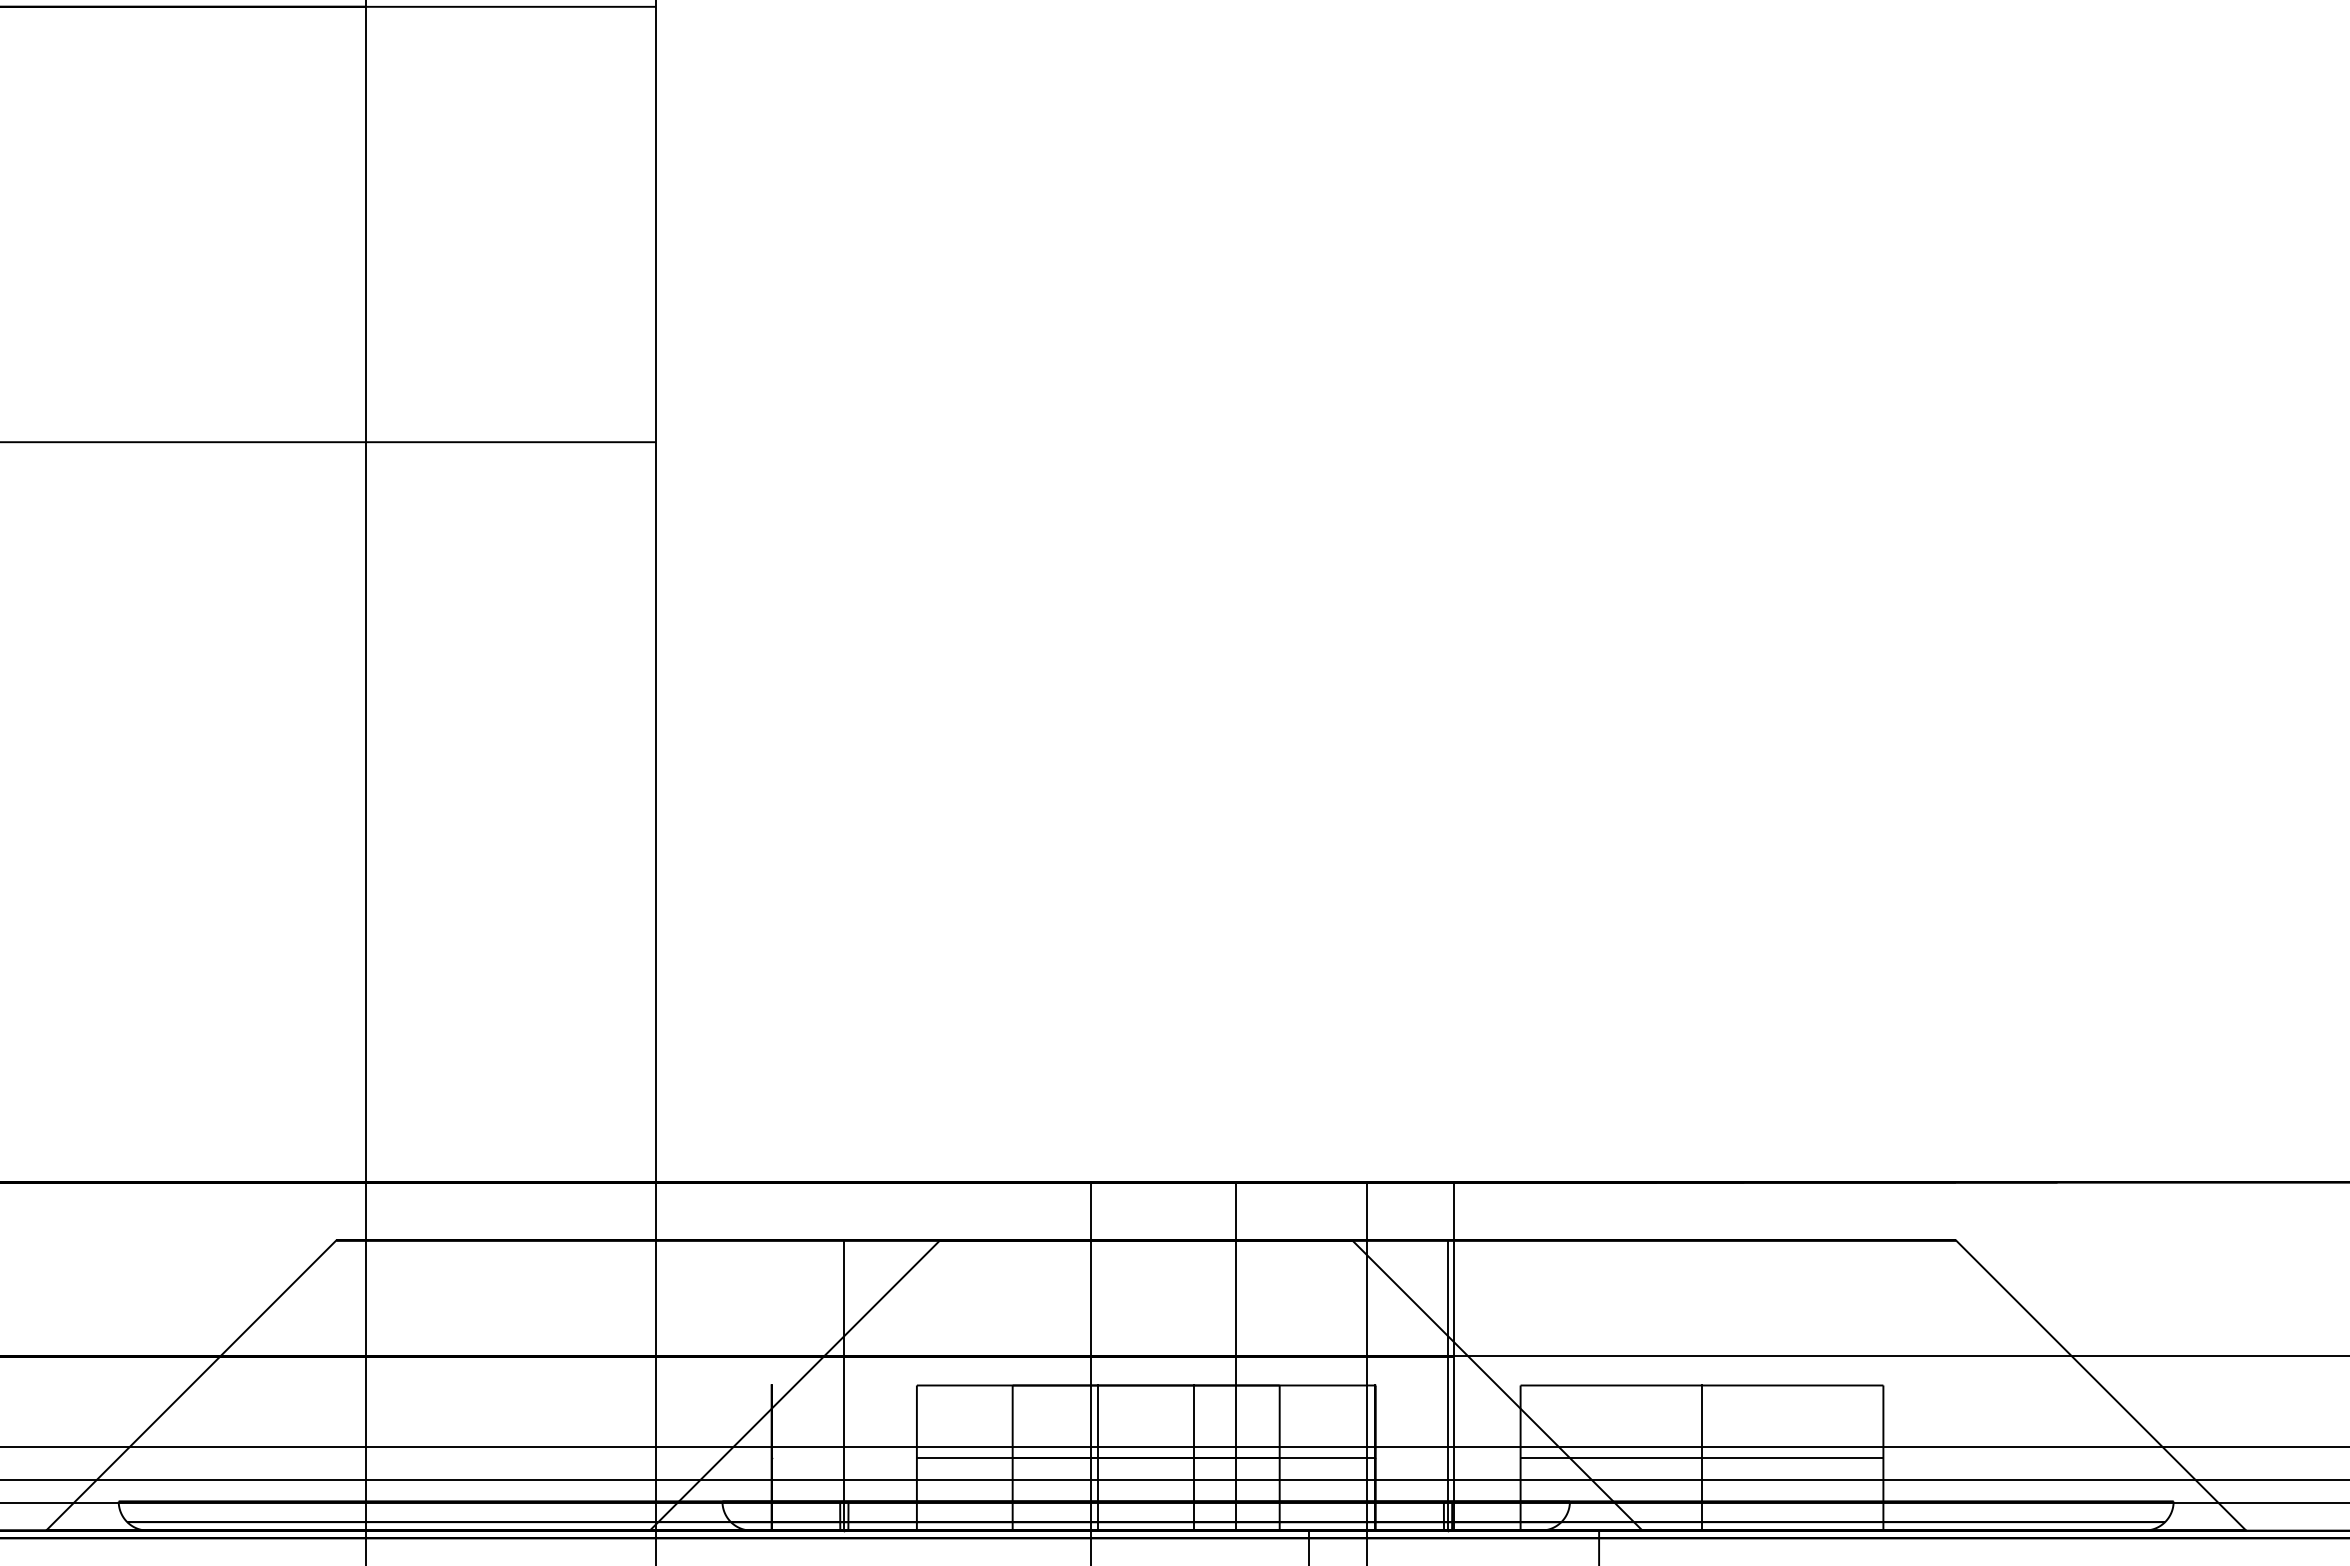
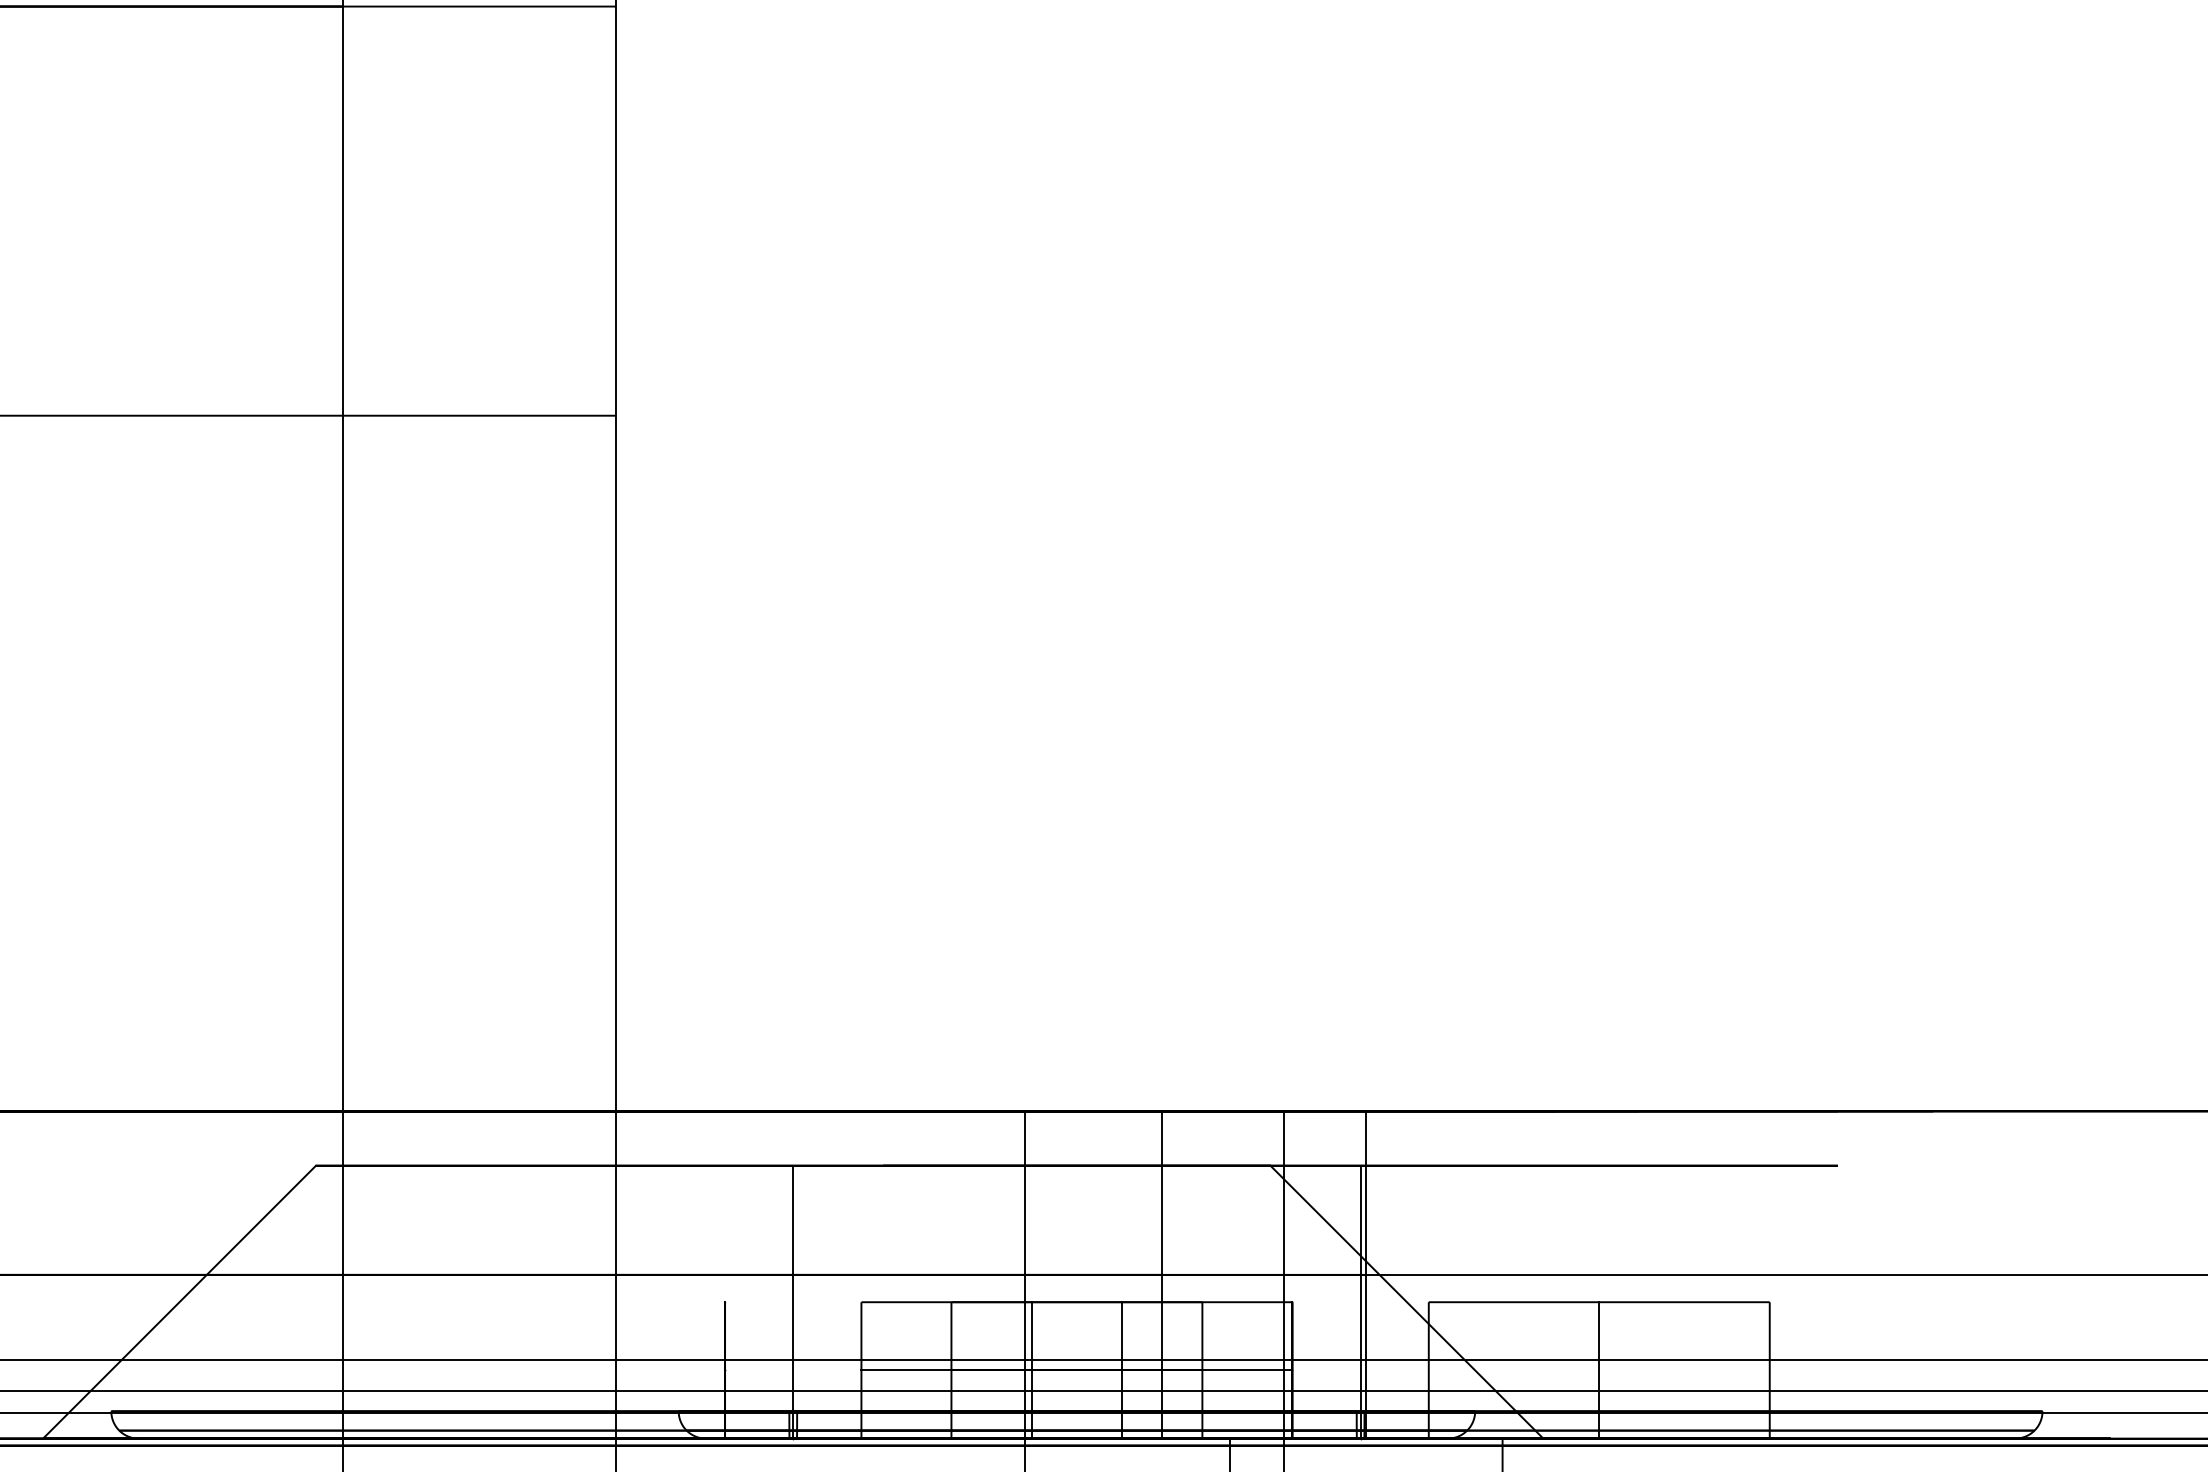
line: (794, 1385) -> (746, 1302), removed
line: (2100, 1385) -> (1973, 1302), removed
line: (1701, 1458) -> (1598, 1370), removed

